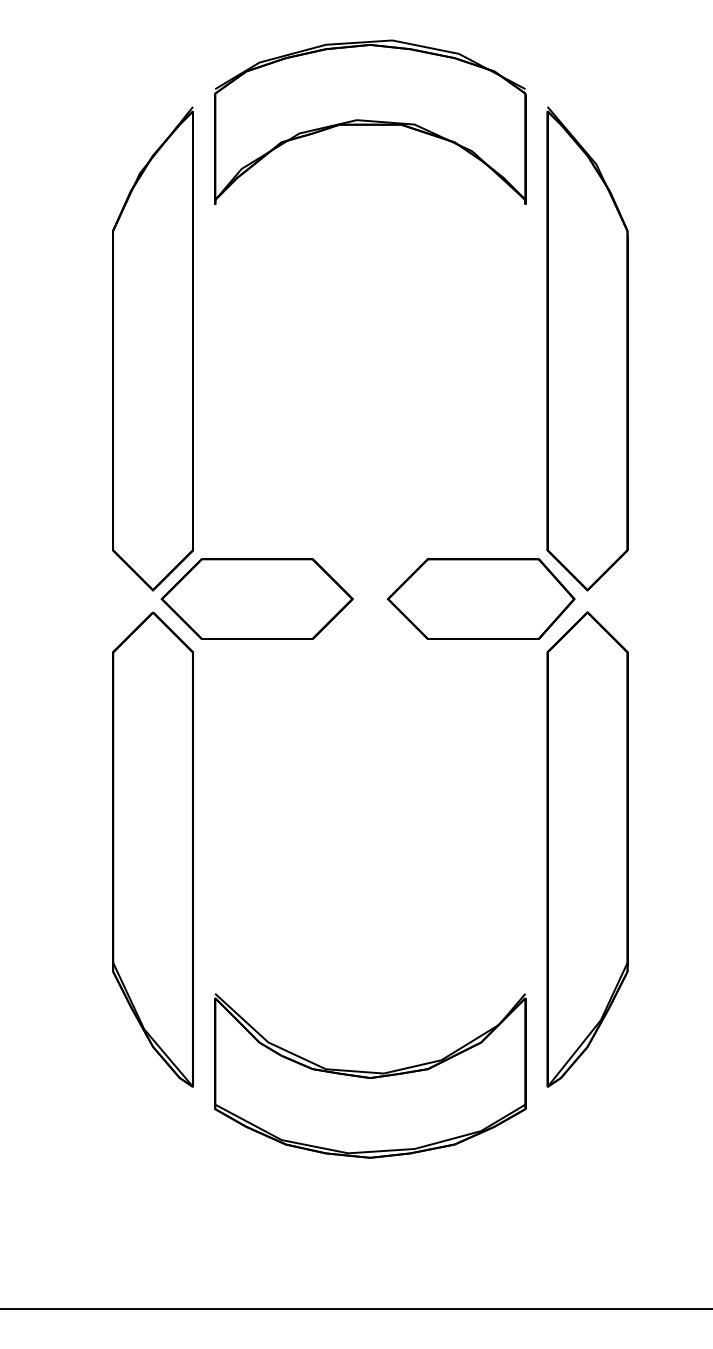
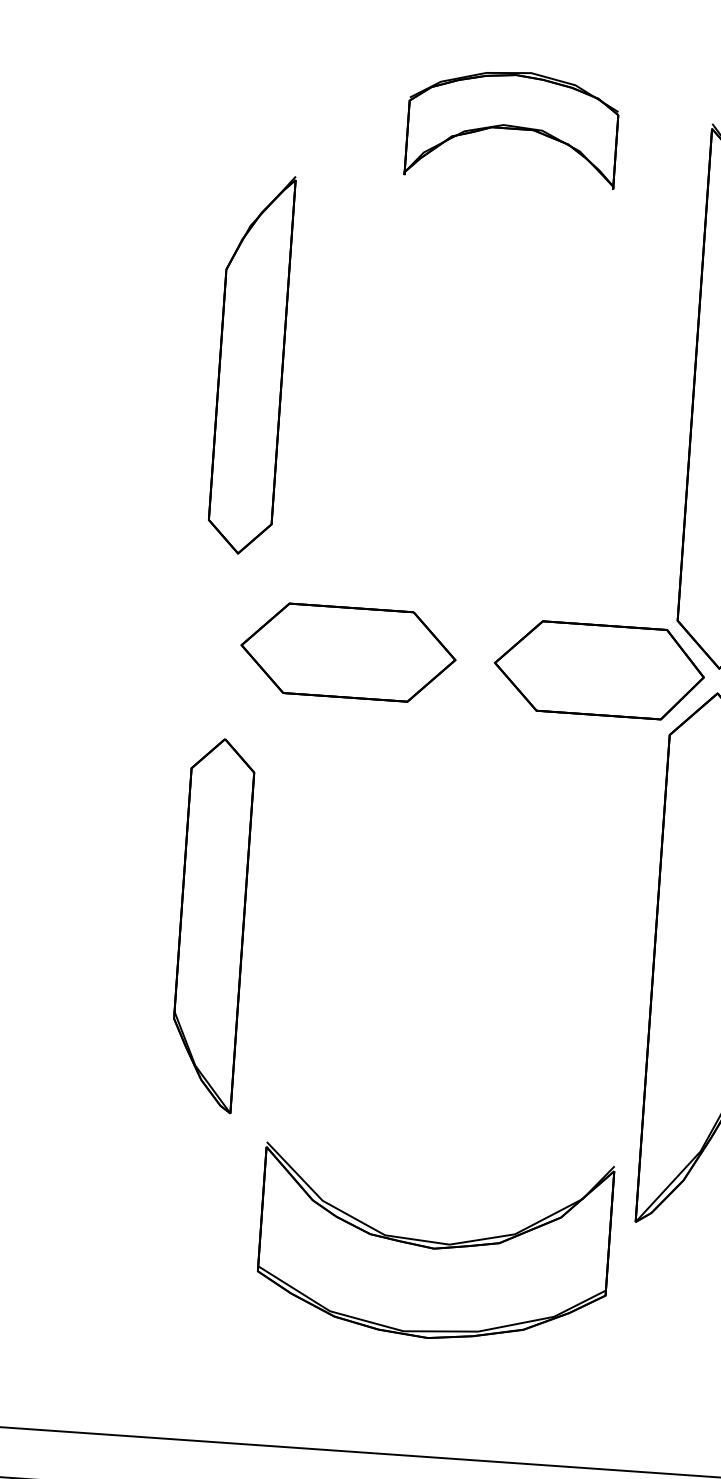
part: (370, 121) -> (512, 126), size x0.6
part: (152, 348) -> (250, 363), size x0.7
part: (152, 849) -> (211, 925), size x0.7
part: (370, 1075) -> (434, 1245), moved

